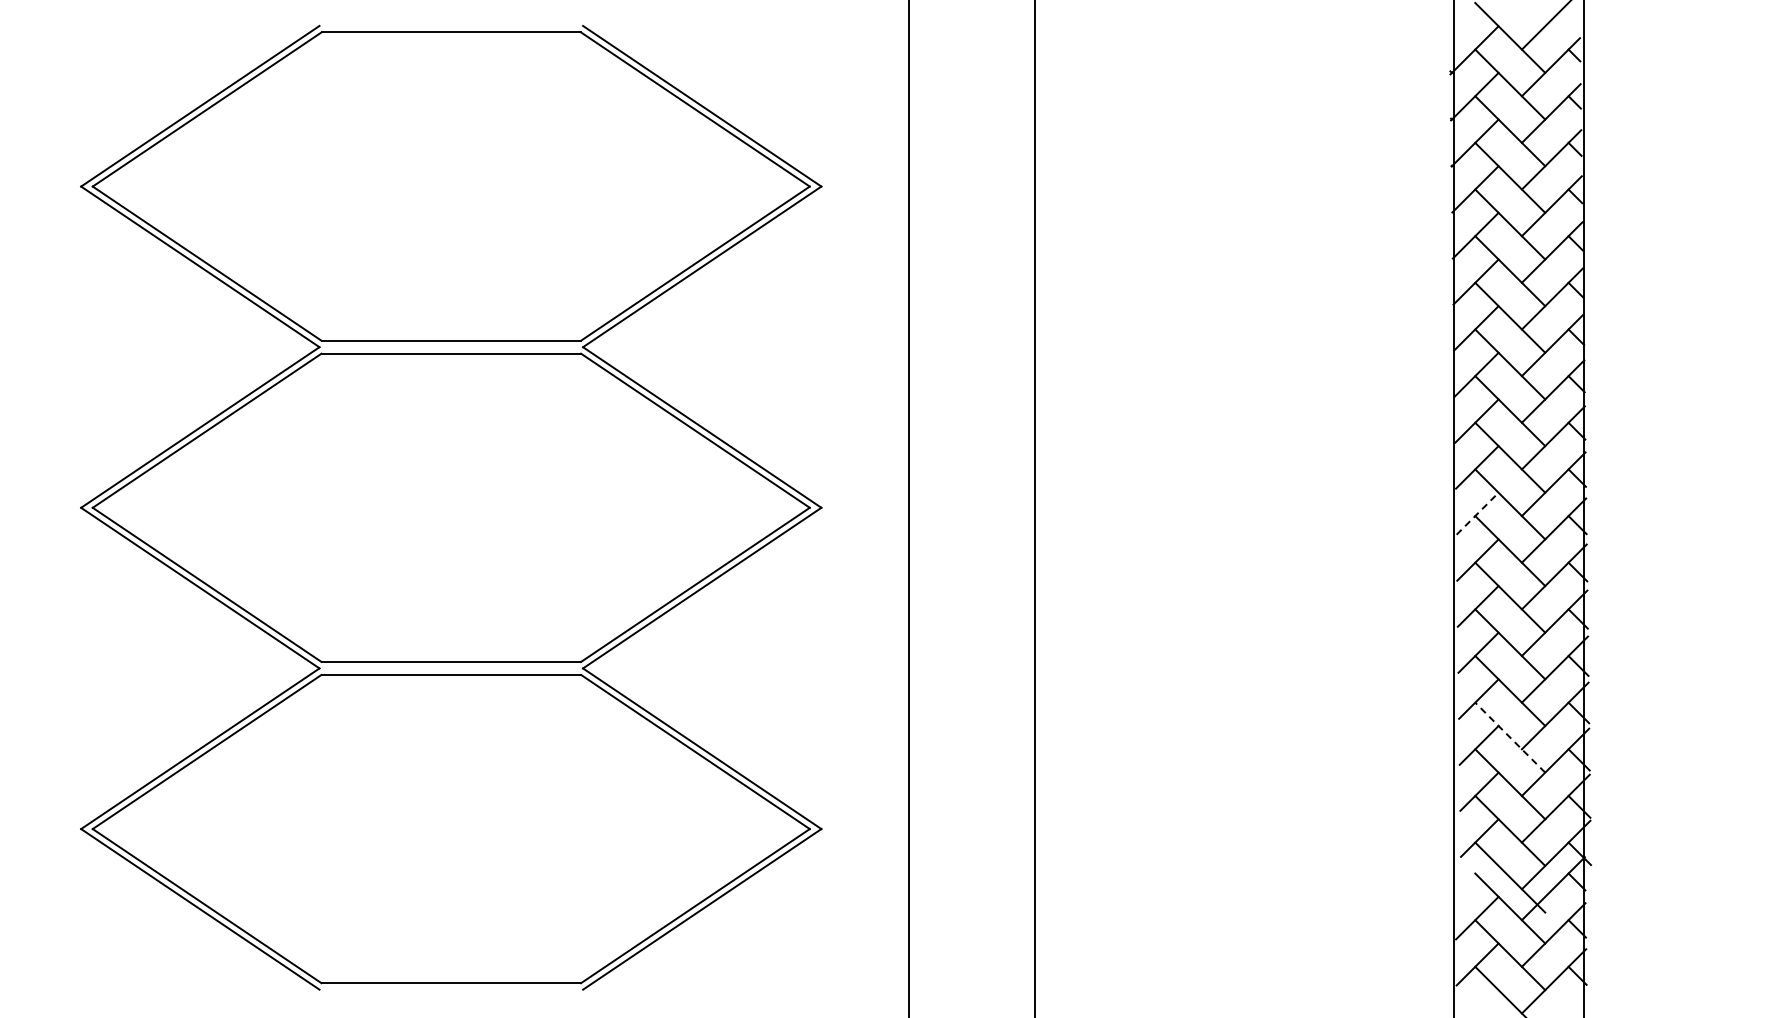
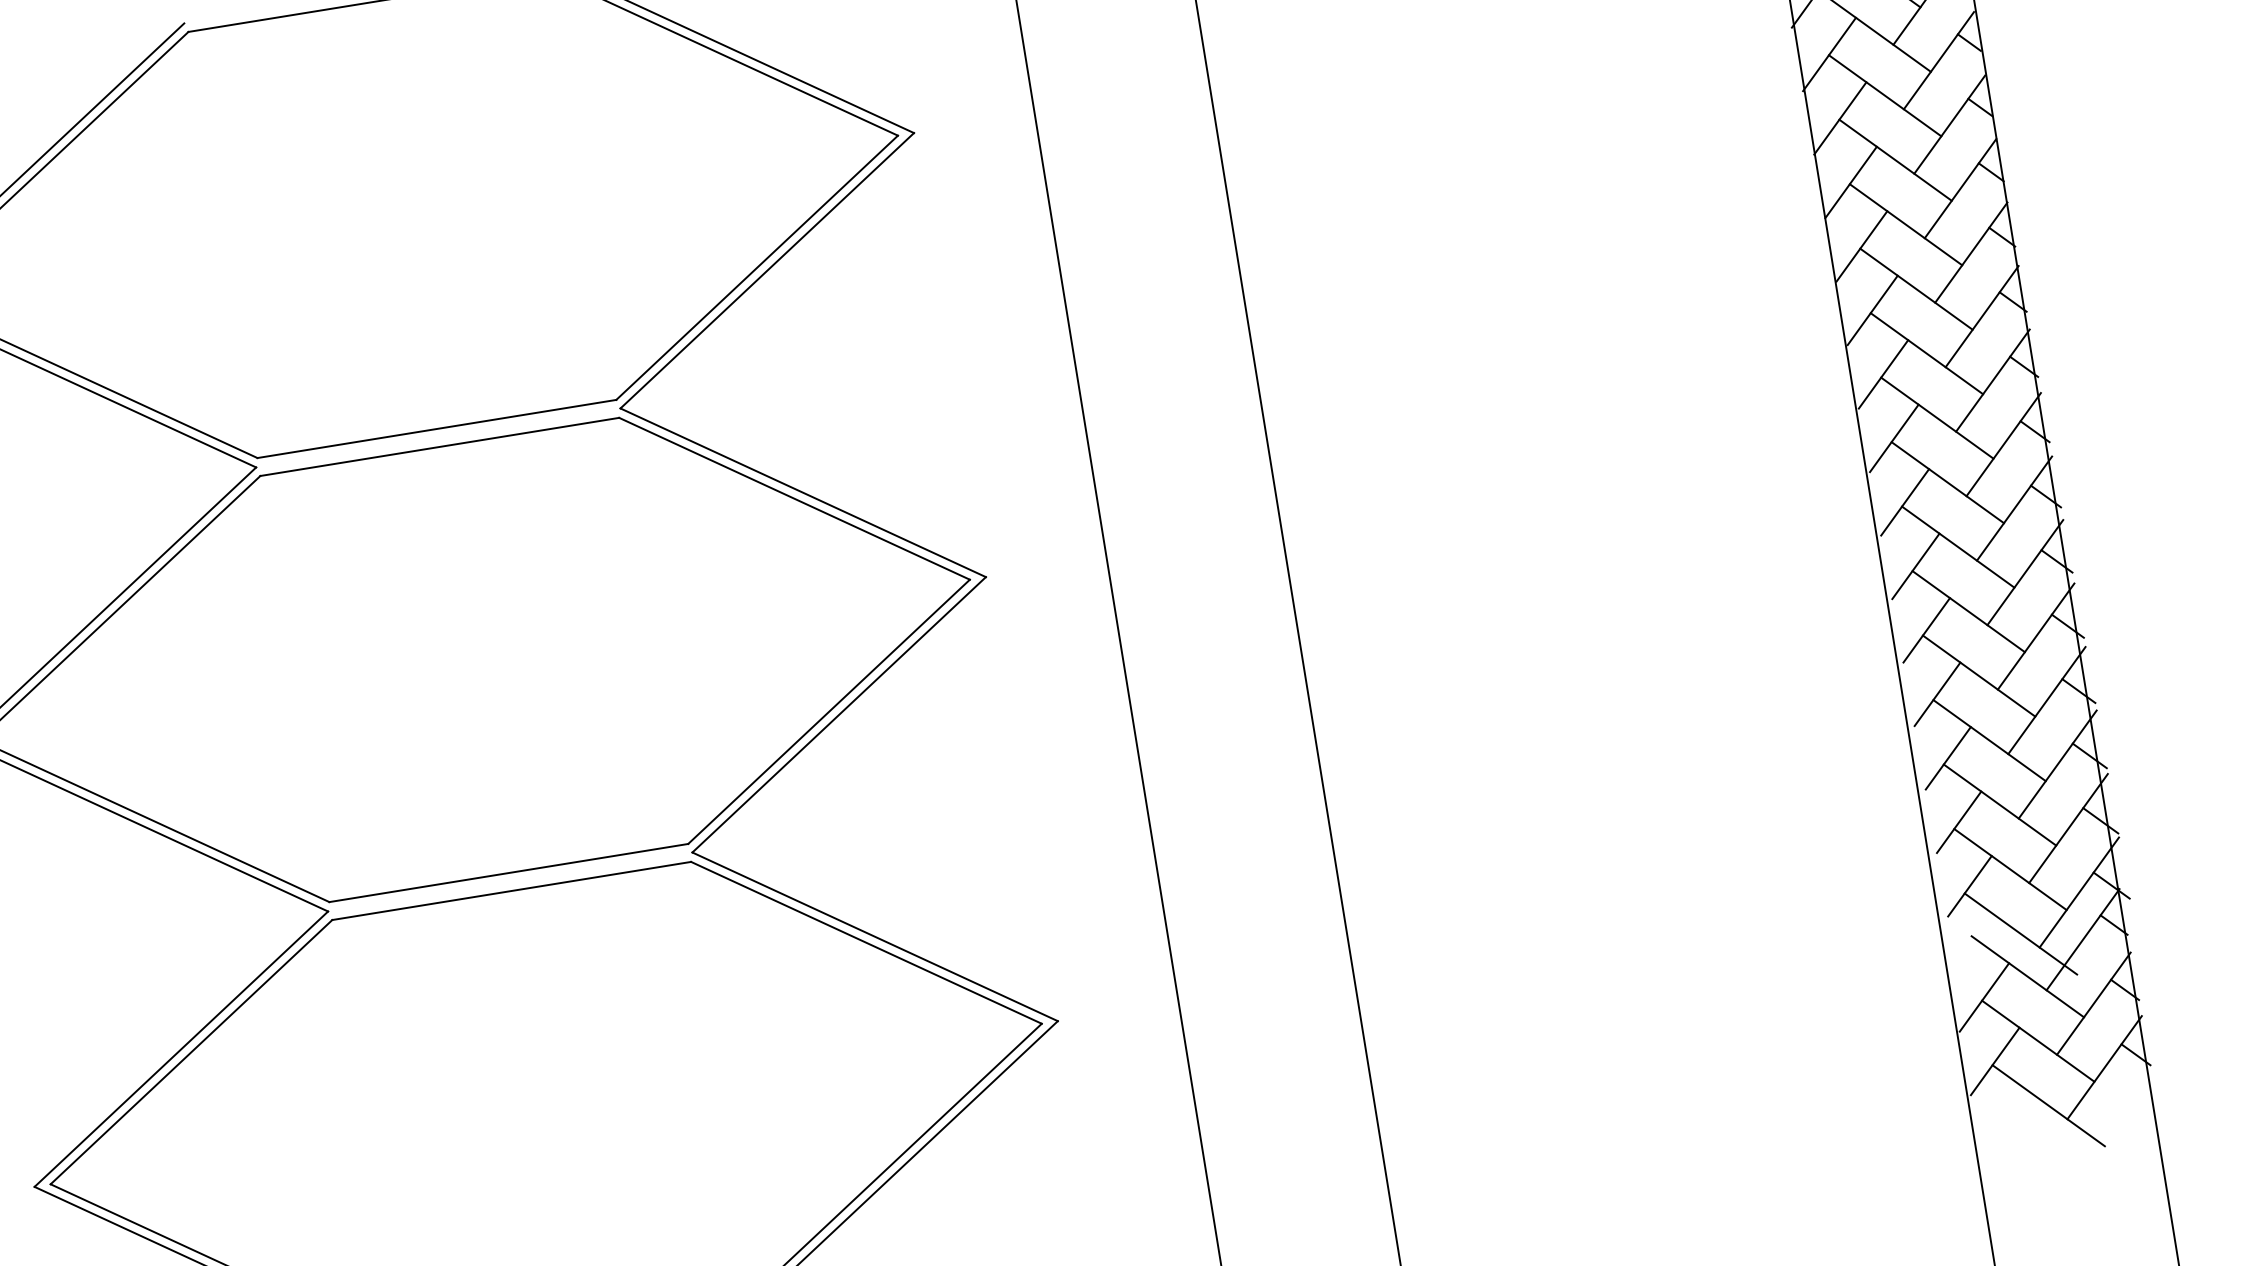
line: (1477, 513) -> (1894, 438), dashed -> solid
line: (1509, 737) -> (1988, 740), dashed -> solid

